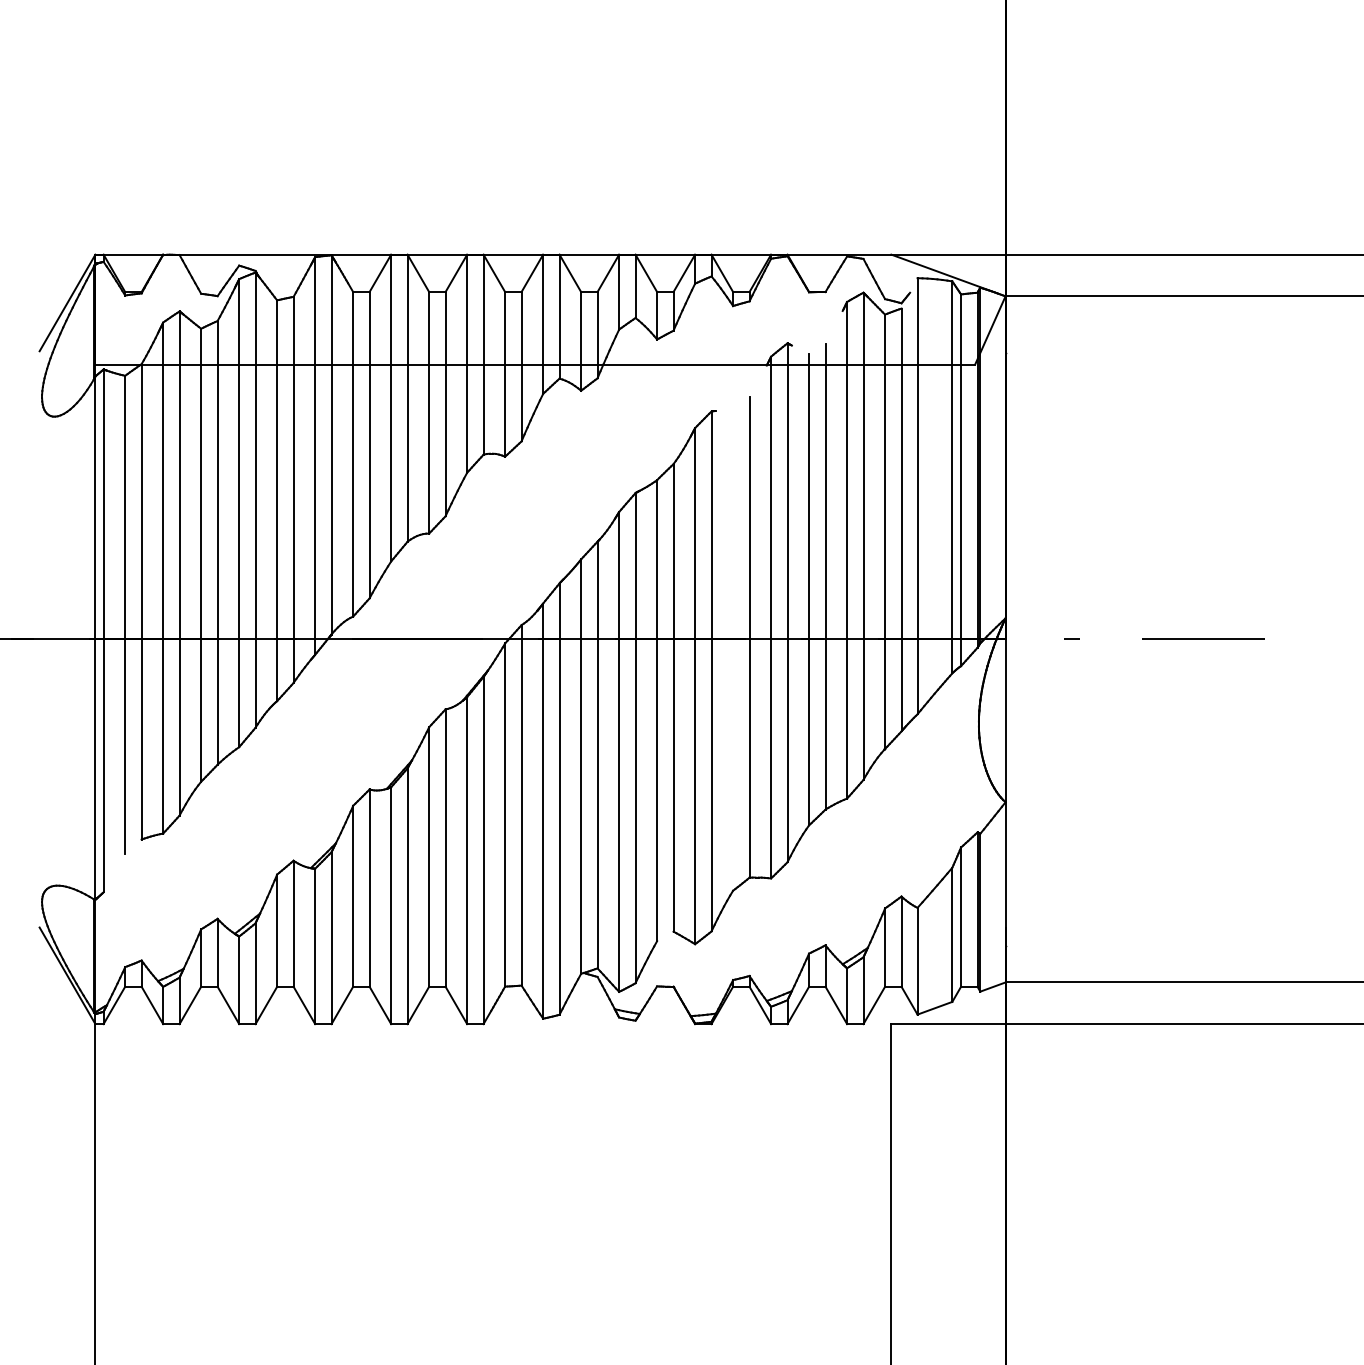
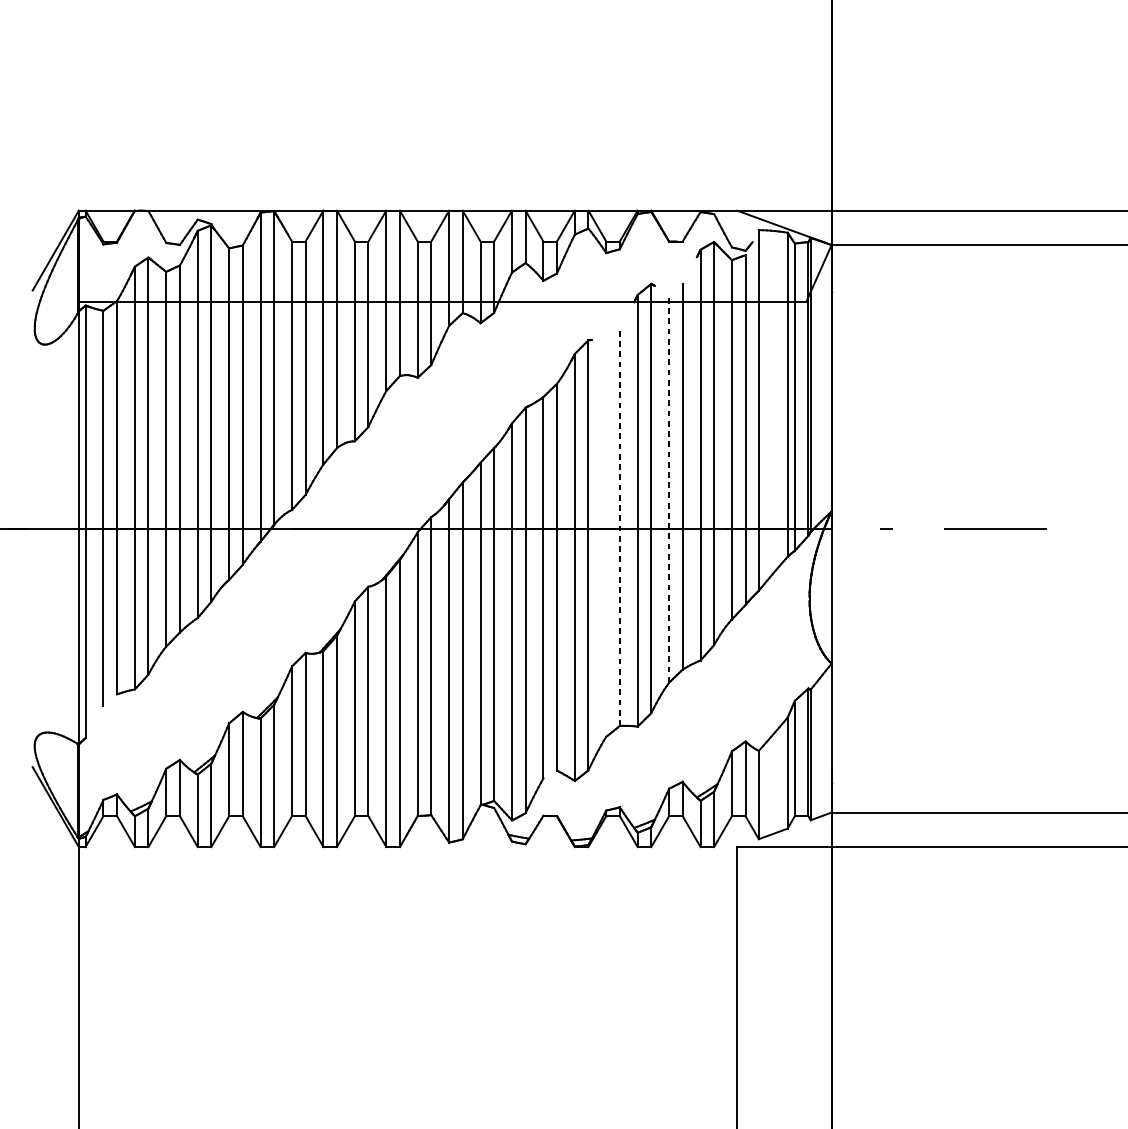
line: (809, 589) -> (669, 487), solid -> dashed
line: (749, 636) -> (619, 526), solid -> dashed

